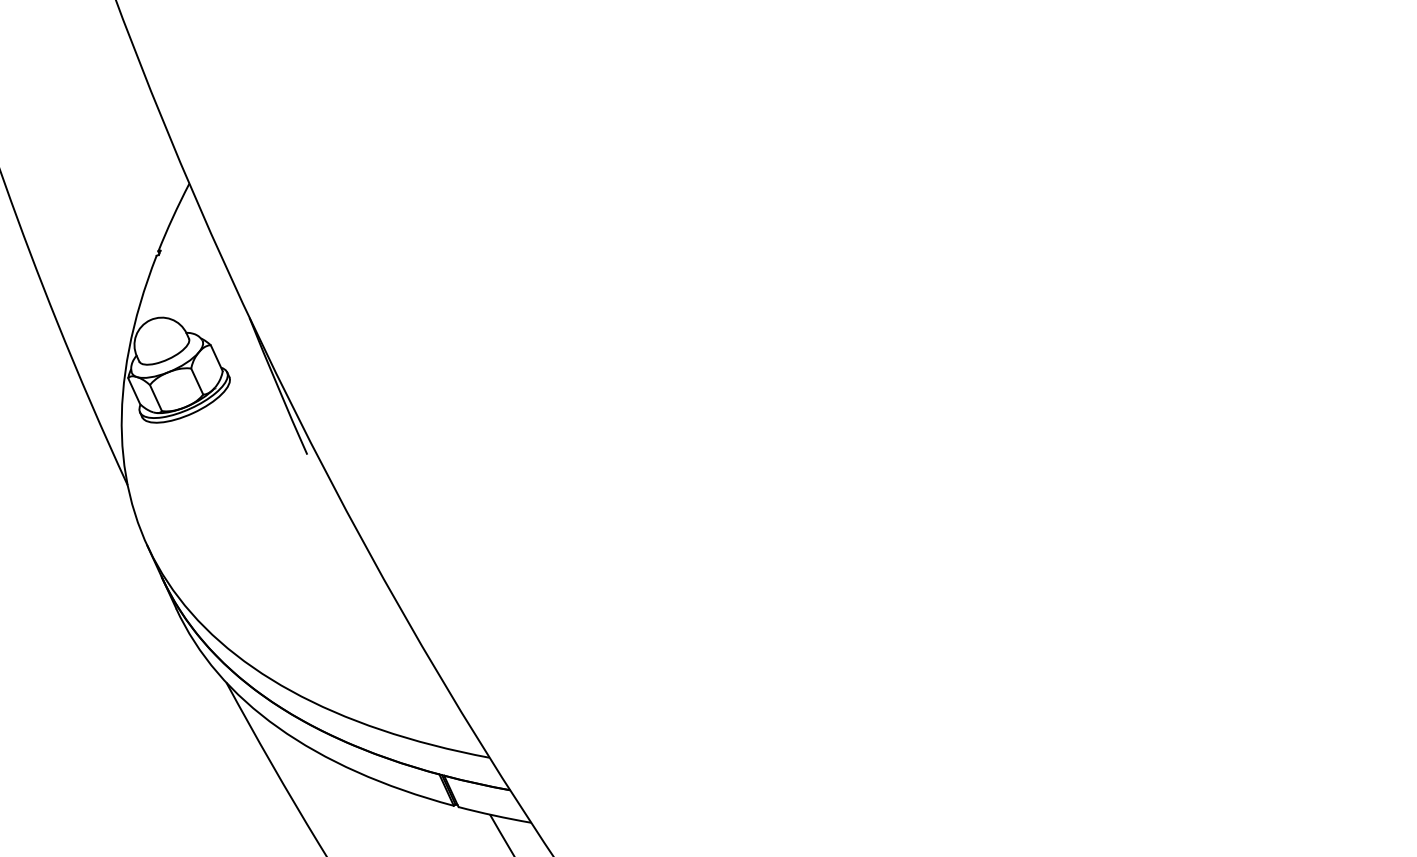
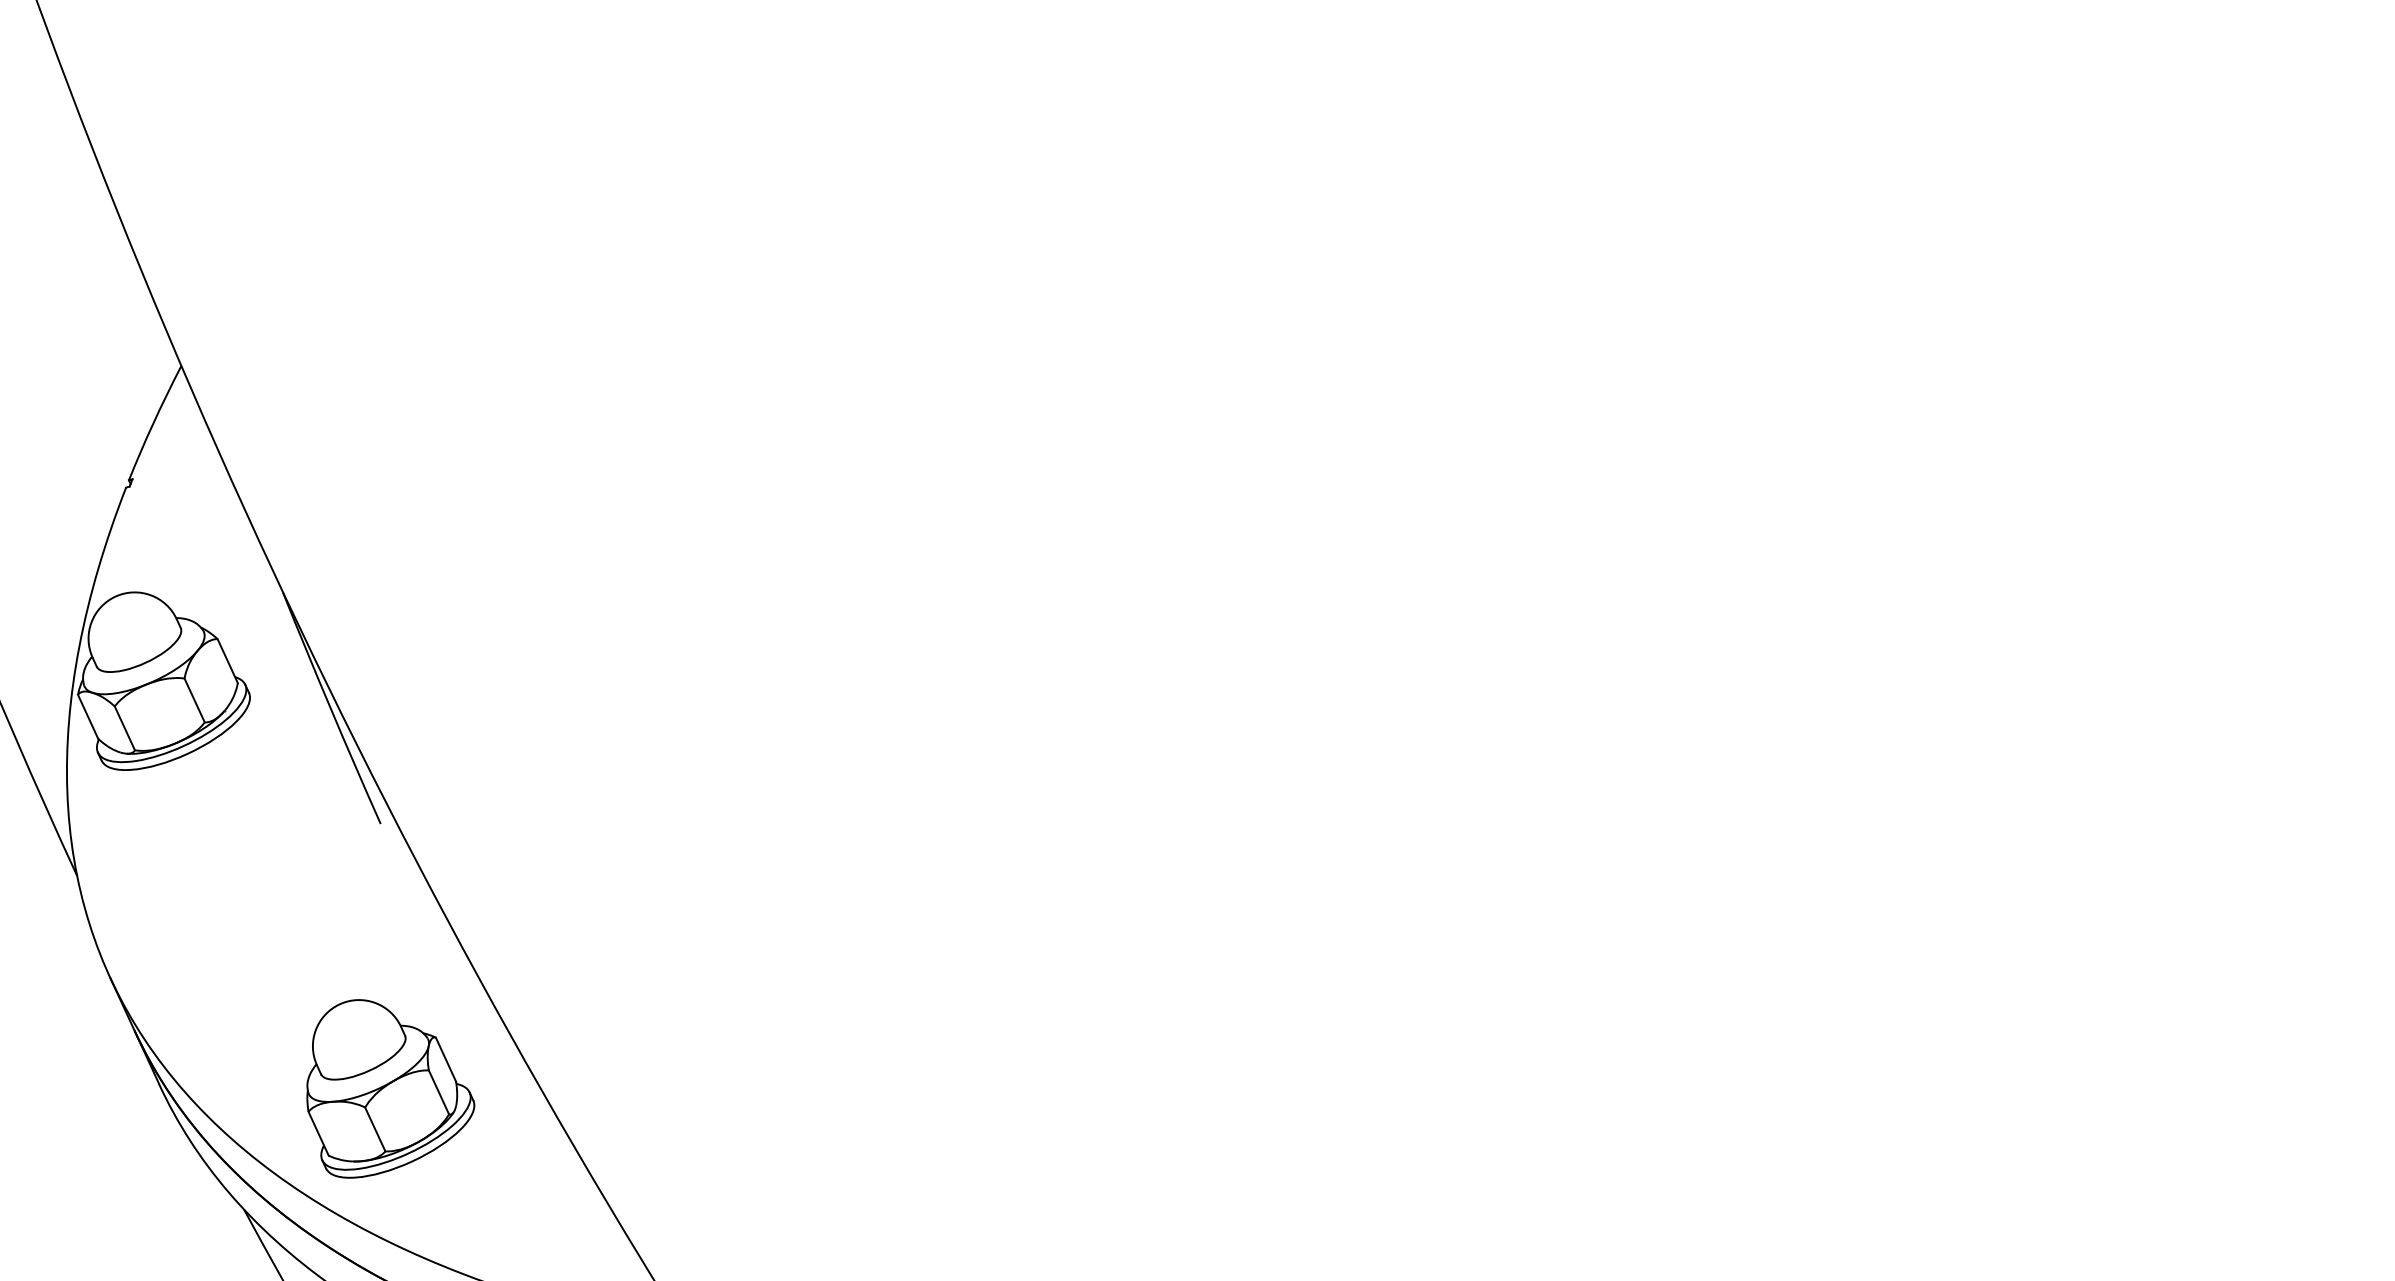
part: (313, 610) -> (391, 1087), added

